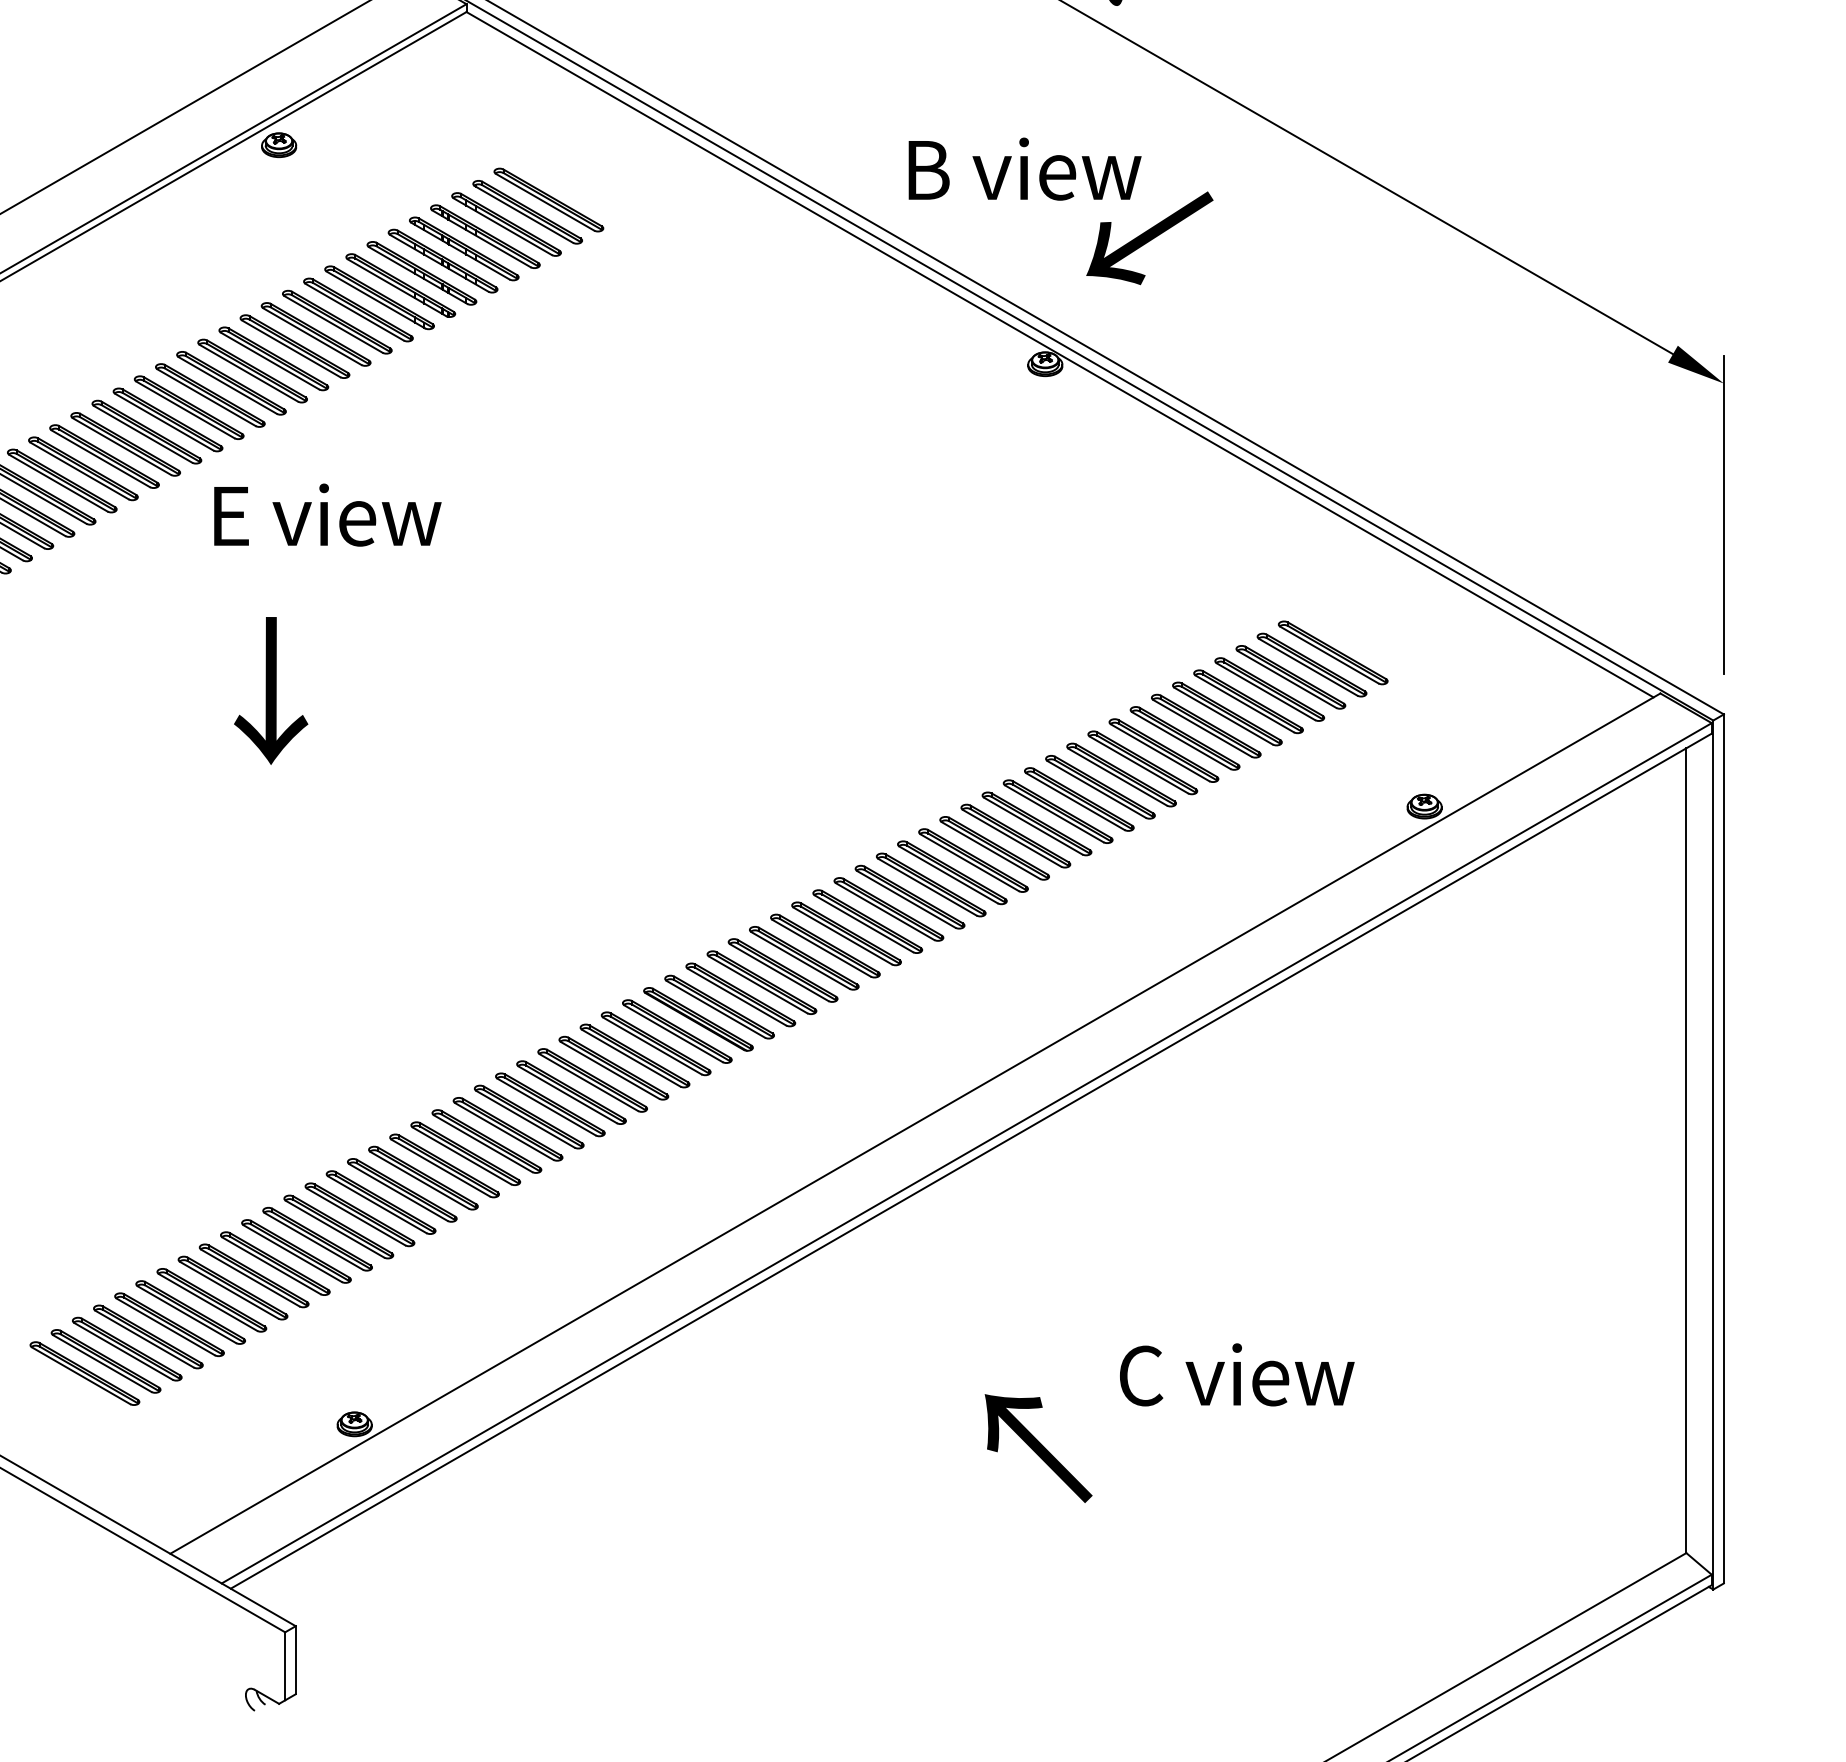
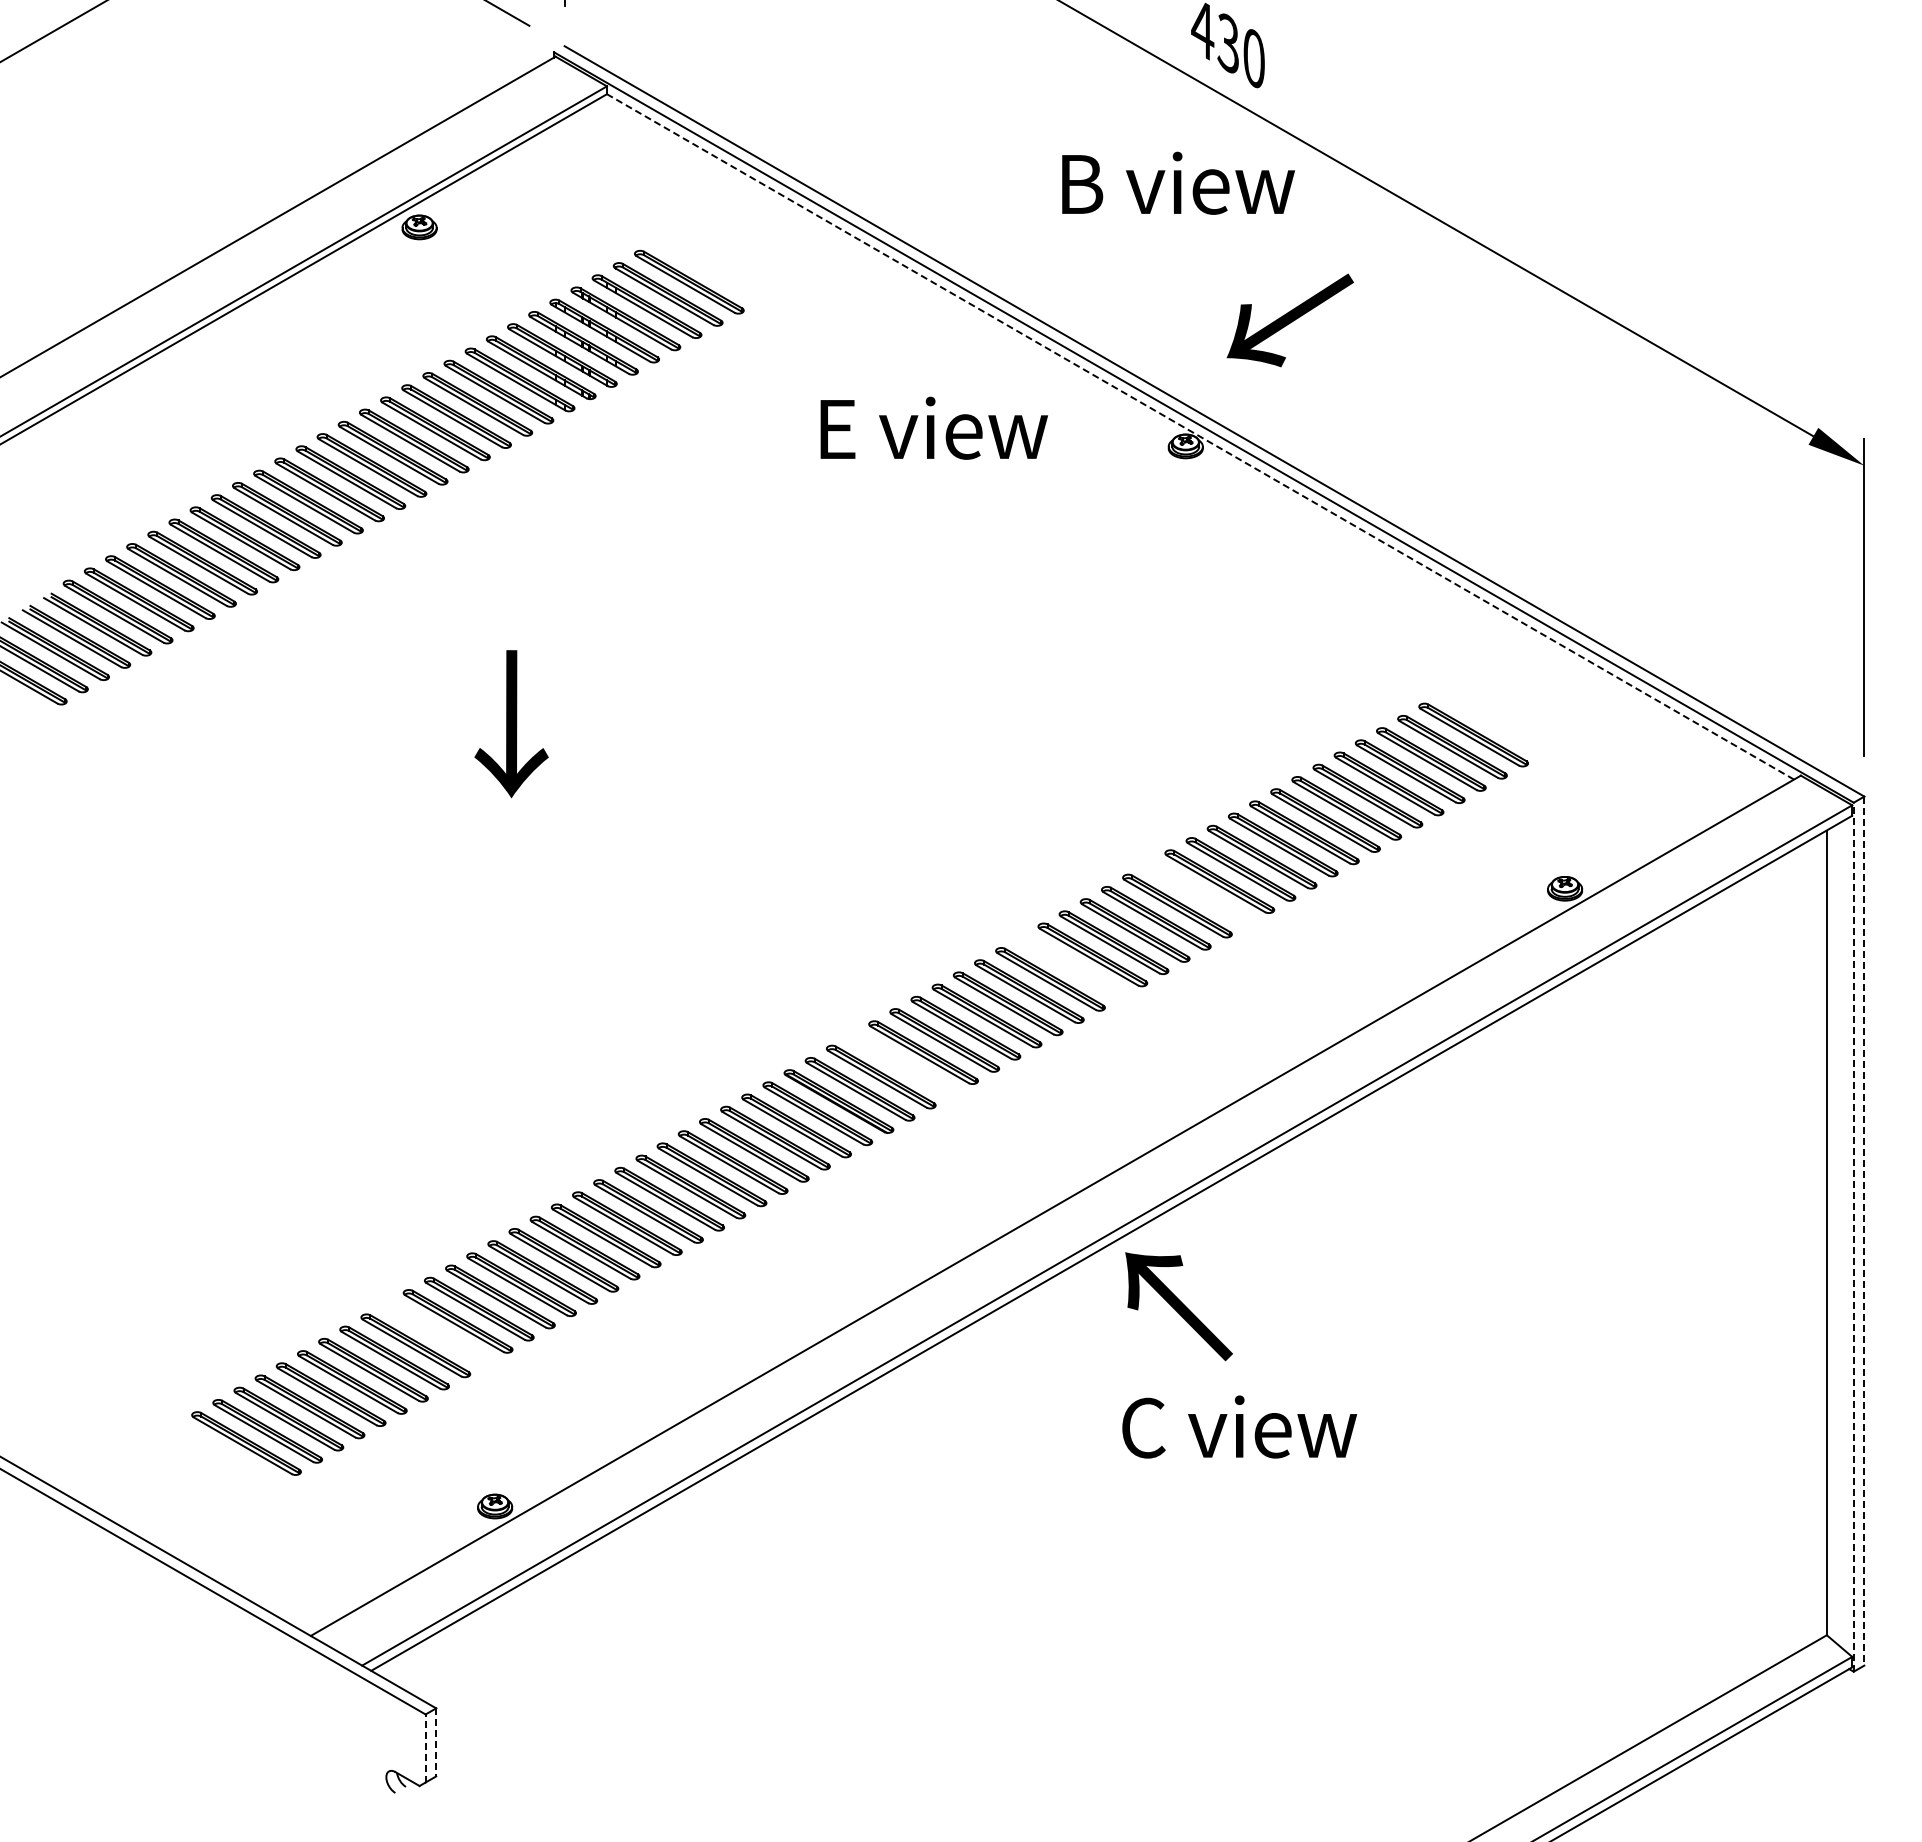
text: (1025, 168) -> (1178, 182), moved
line: (1060, 354) -> (1200, 436), solid -> dashed
text: (327, 514) -> (933, 427), moved
text: (271, 691) -> (511, 724), moved
part: (1058, 811) -> (1198, 893), removed
part: (931, 884) -> (1071, 966), removed
part: (762, 982) -> (902, 1064), removed
line: (1724, 1149) -> (1864, 1231), solid -> dashed
line: (1713, 1155) -> (1853, 1237), solid -> dashed
part: (296, 1251) -> (436, 1333), removed
part: (85, 1373) -> (225, 1455), removed
text: (1237, 1374) -> (1239, 1426), moved
text: (1038, 1448) -> (1178, 1306), moved
line: (296, 1660) -> (436, 1742), solid -> dashed
line: (285, 1666) -> (425, 1748), solid -> dashed

